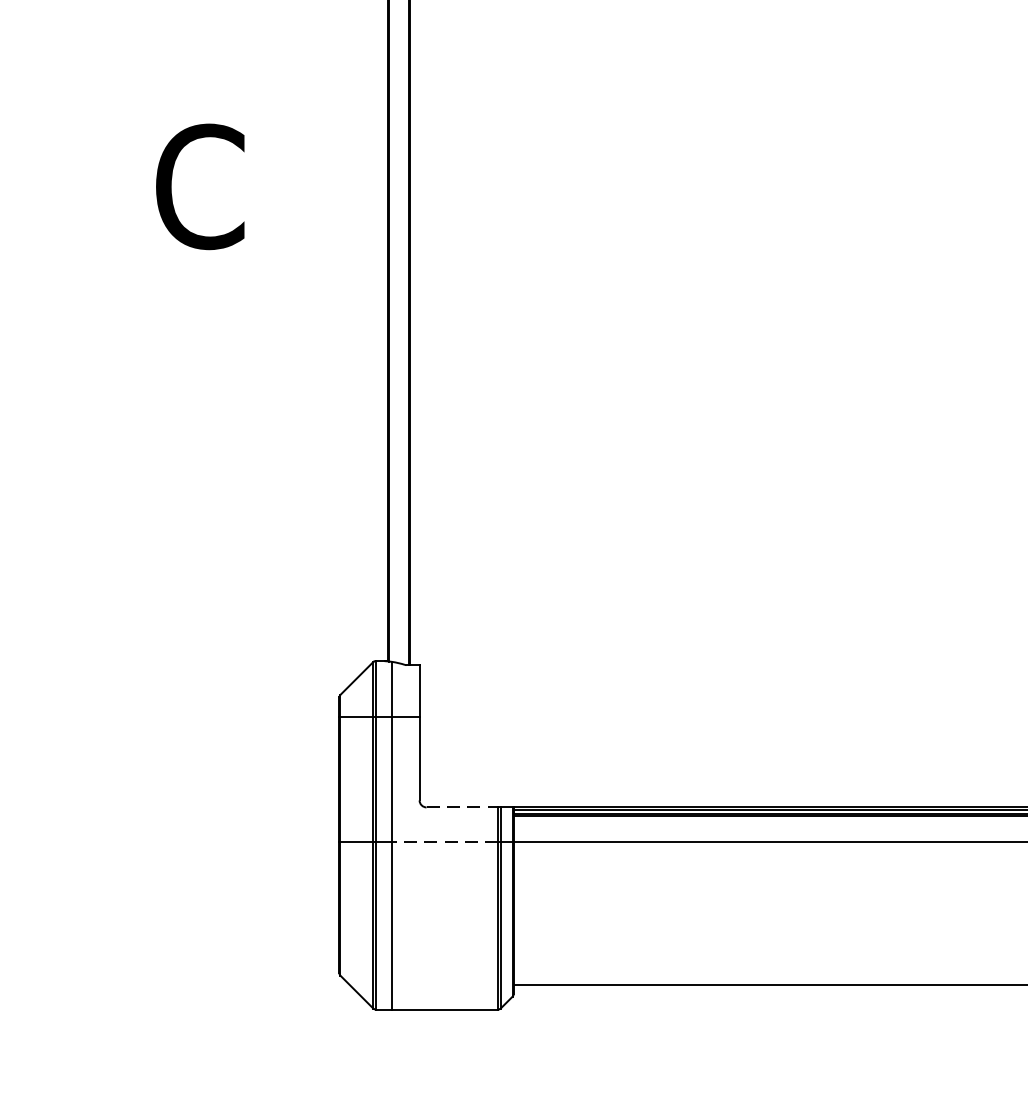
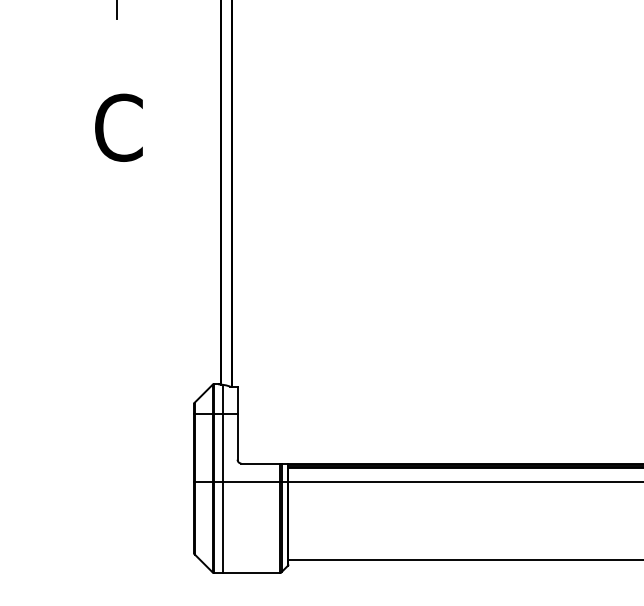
line: (463, 807) -> (261, 463), dashed -> solid
line: (445, 842) -> (251, 482), dashed -> solid

